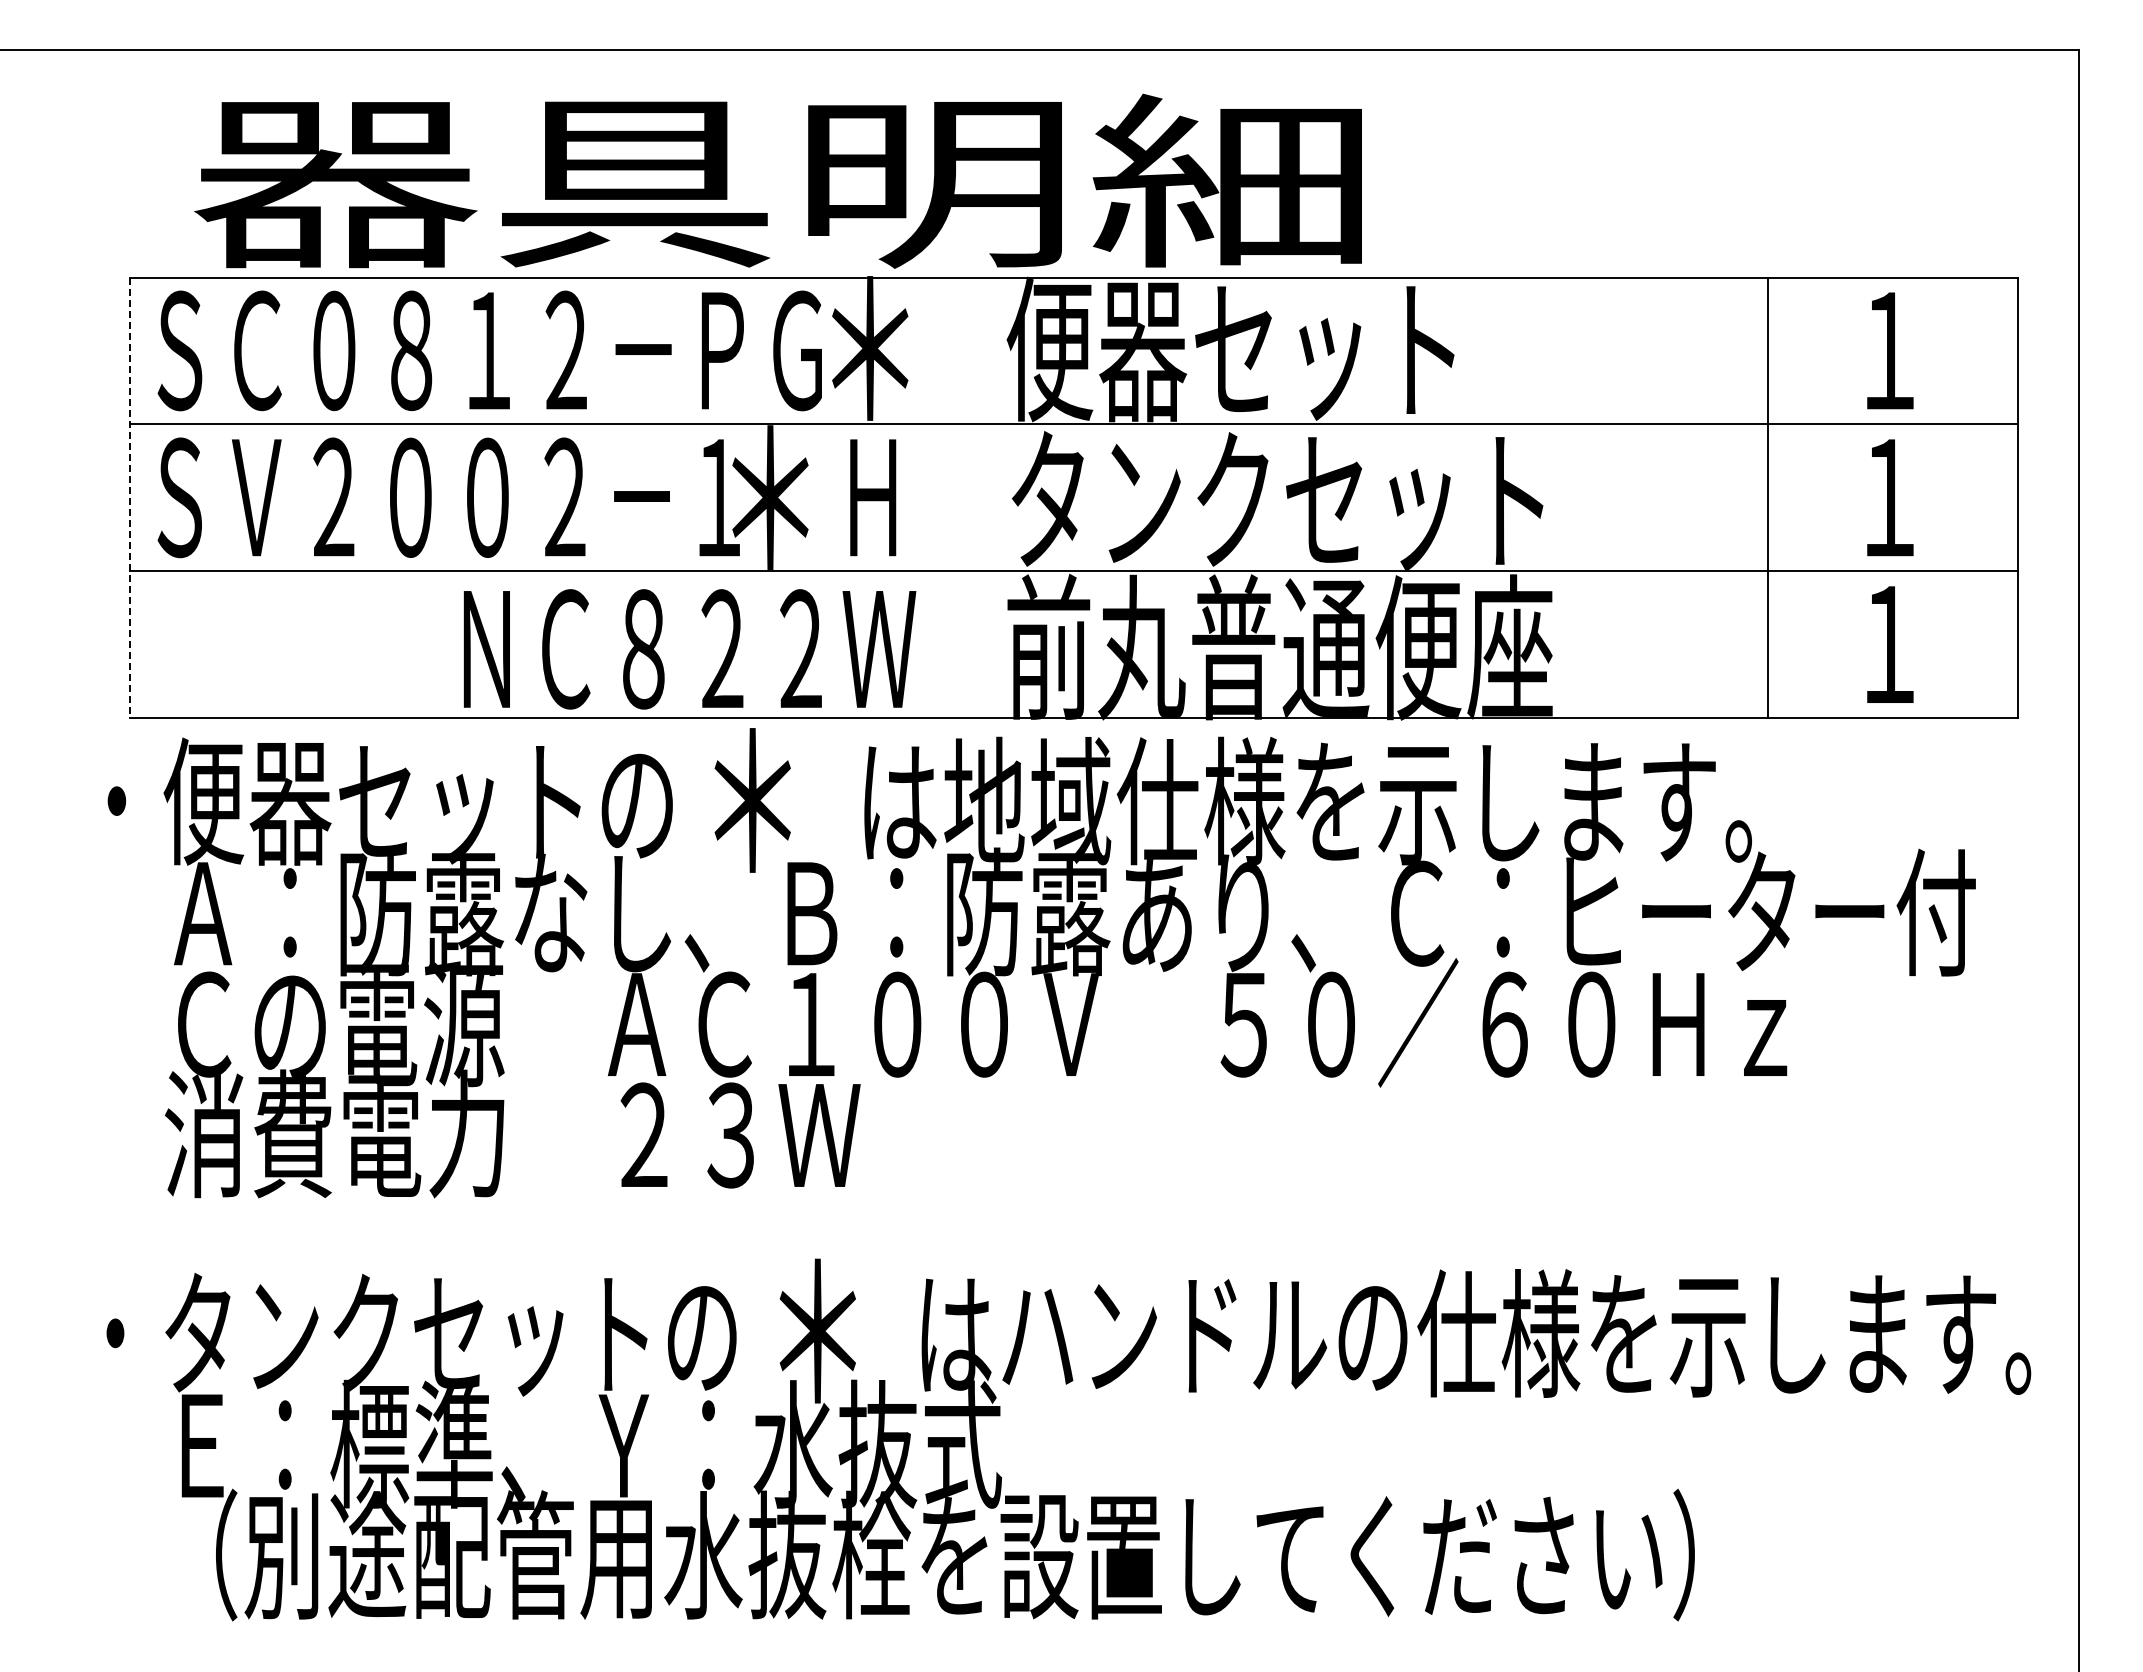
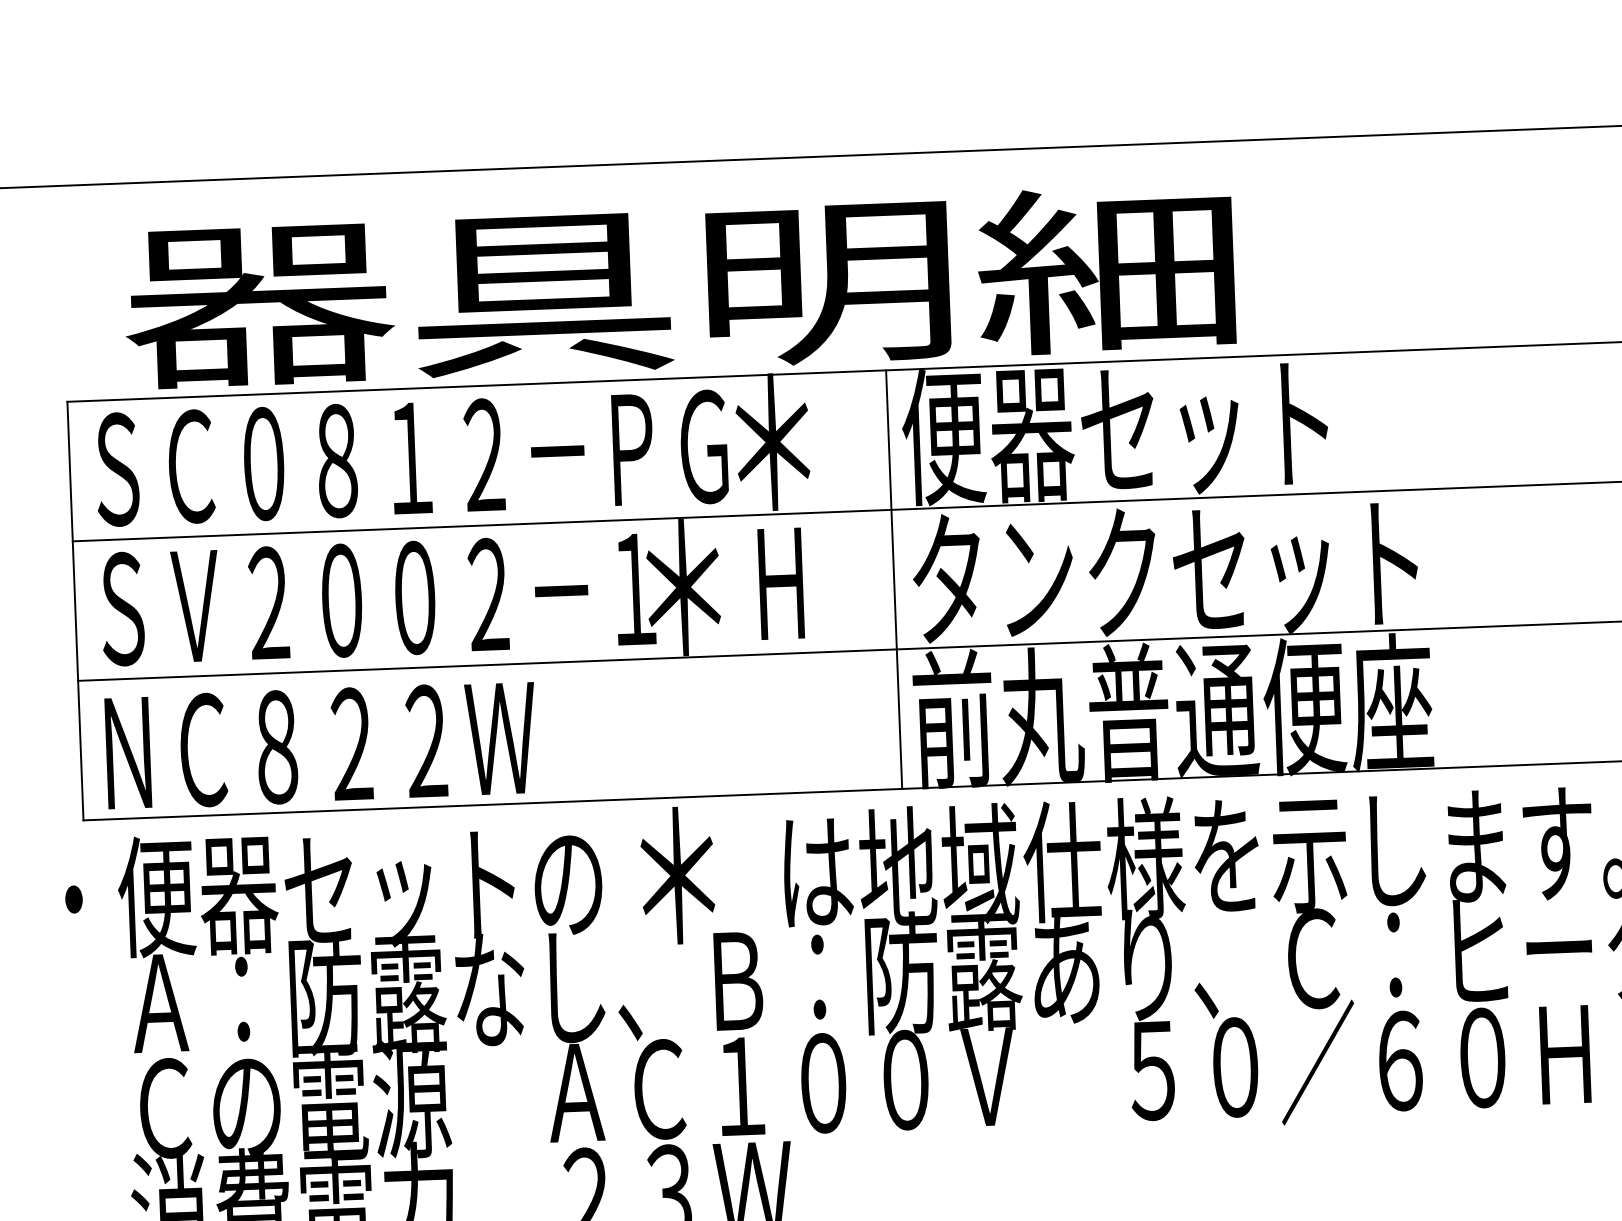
line: (992, 497) -> (894, 579), added
line: (130, 498) -> (75, 611), dashed -> solid
text: (689, 649) -> (320, 745), moved

